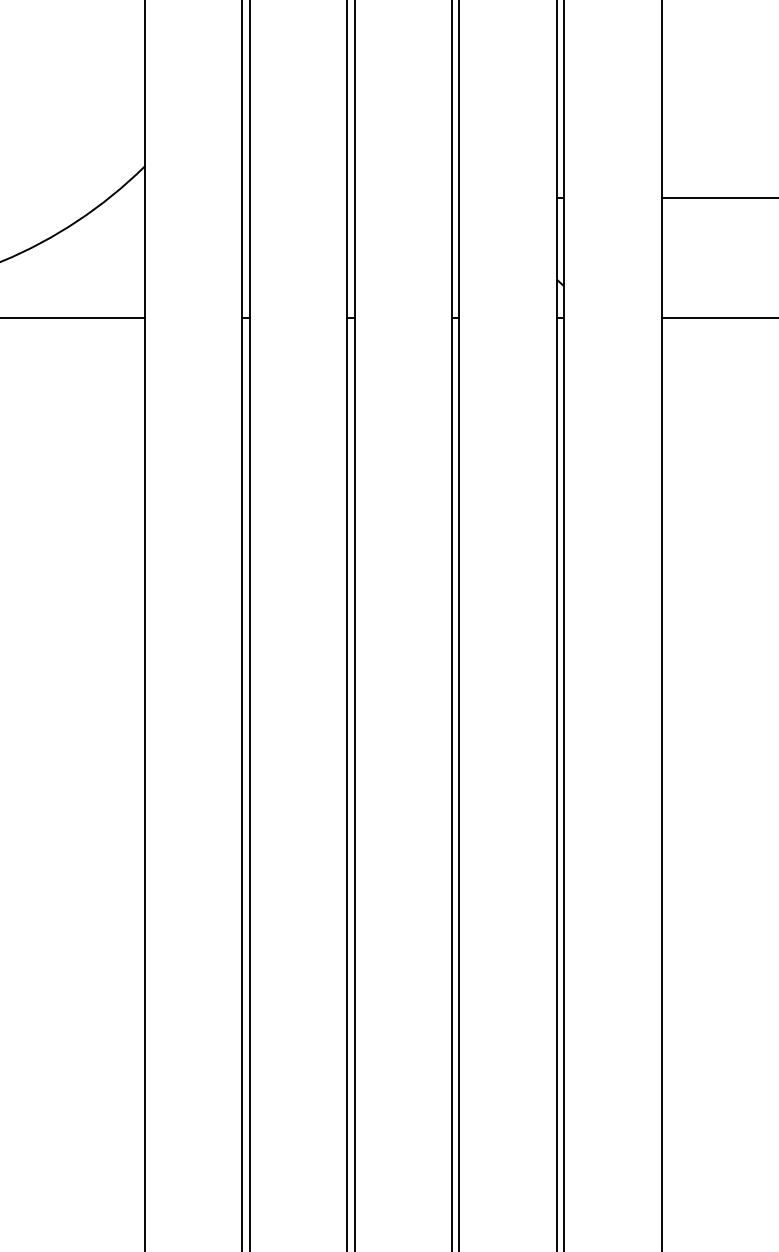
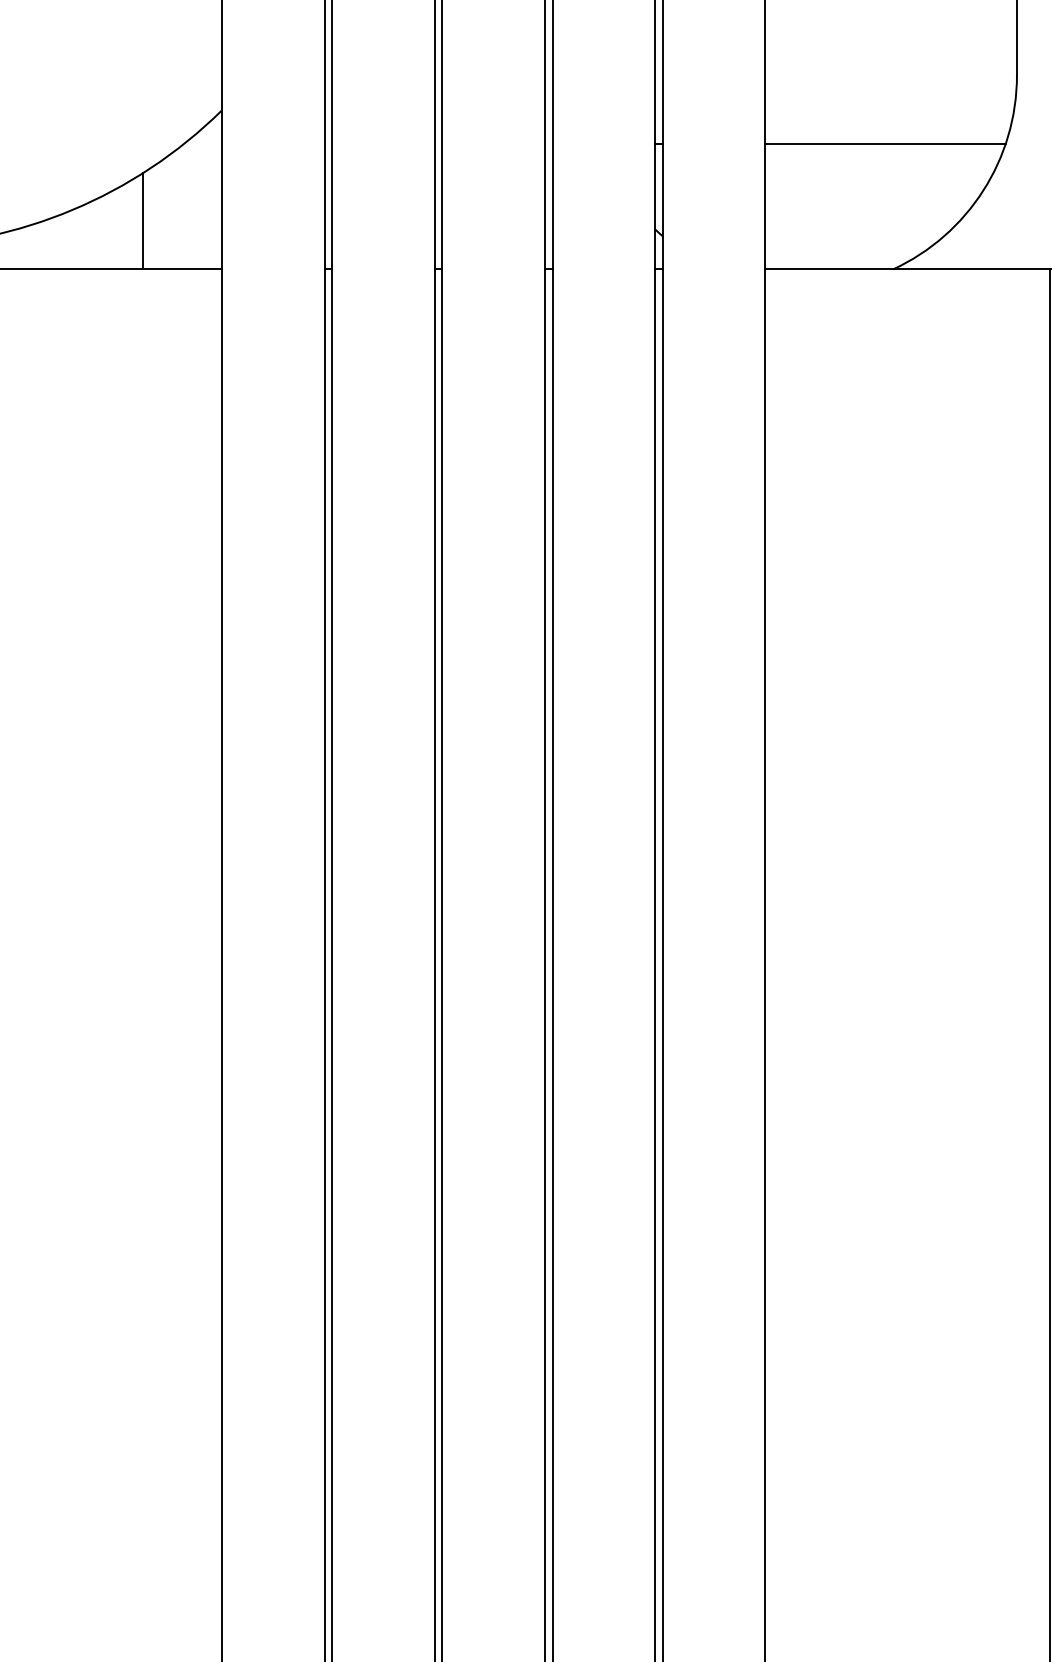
line: (69, 272) -> (142, 221), added

